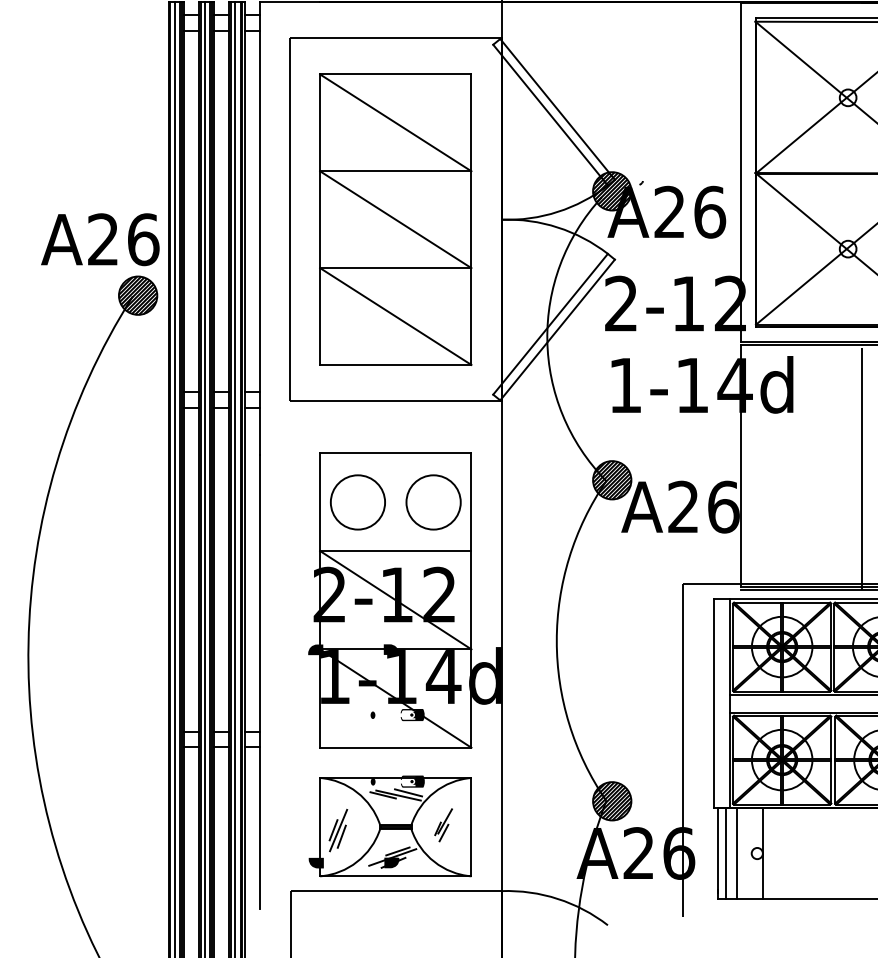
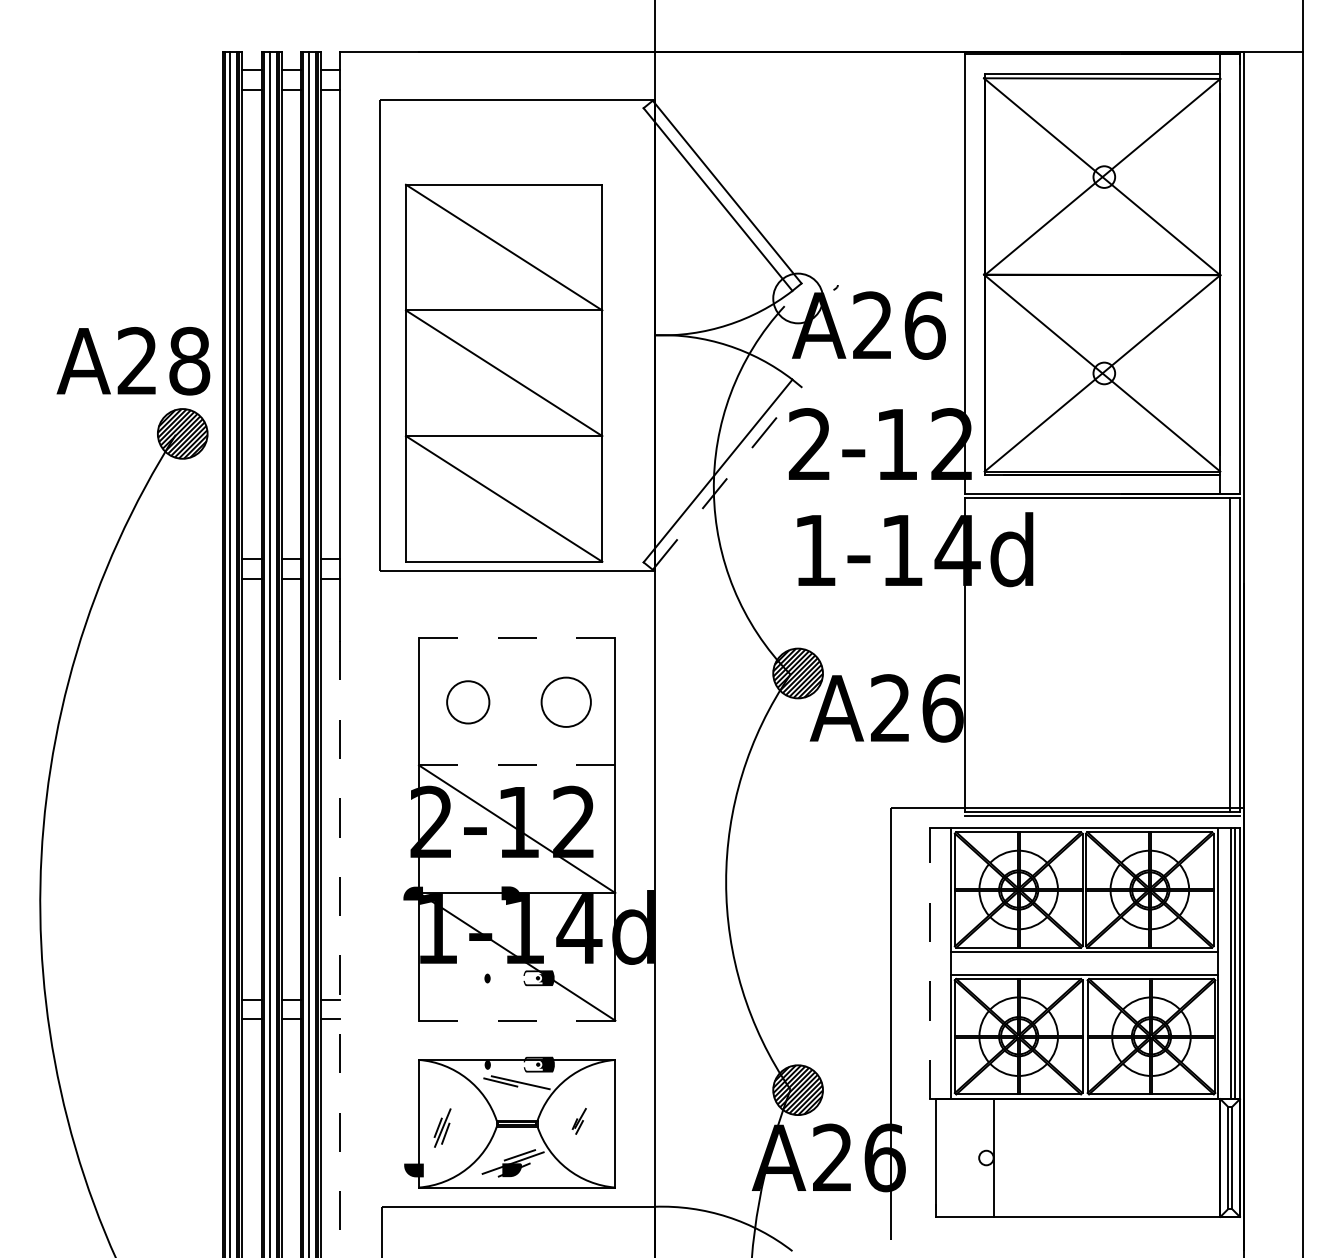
hatch: (611, 191) -> (797, 298), removed
part: (395, 219) -> (503, 372), moved
text: (143, 239) -> (189, 360), A26 -> A28
line: (557, 330) -> (727, 478), solid -> dashed
line: (396, 452) -> (517, 637), solid -> dashed
line: (862, 469) -> (1122, 659), removed
circle: (358, 502) -> (468, 702), size x0.6
circle: (433, 502) -> (566, 702), size x0.7
line: (396, 551) -> (517, 765), solid -> dashed
line: (259, 682) -> (340, 935), solid -> dashed
line: (713, 703) -> (929, 963), solid -> dashed
line: (396, 747) -> (517, 1020), solid -> dashed
line: (408, 792) -> (533, 1078), removed
part: (443, 825) -> (579, 1121), size x0.6
part: (338, 830) -> (442, 1127), size x0.7
line: (725, 853) -> (945, 1157), removed
line: (736, 853) -> (959, 1157), removed

